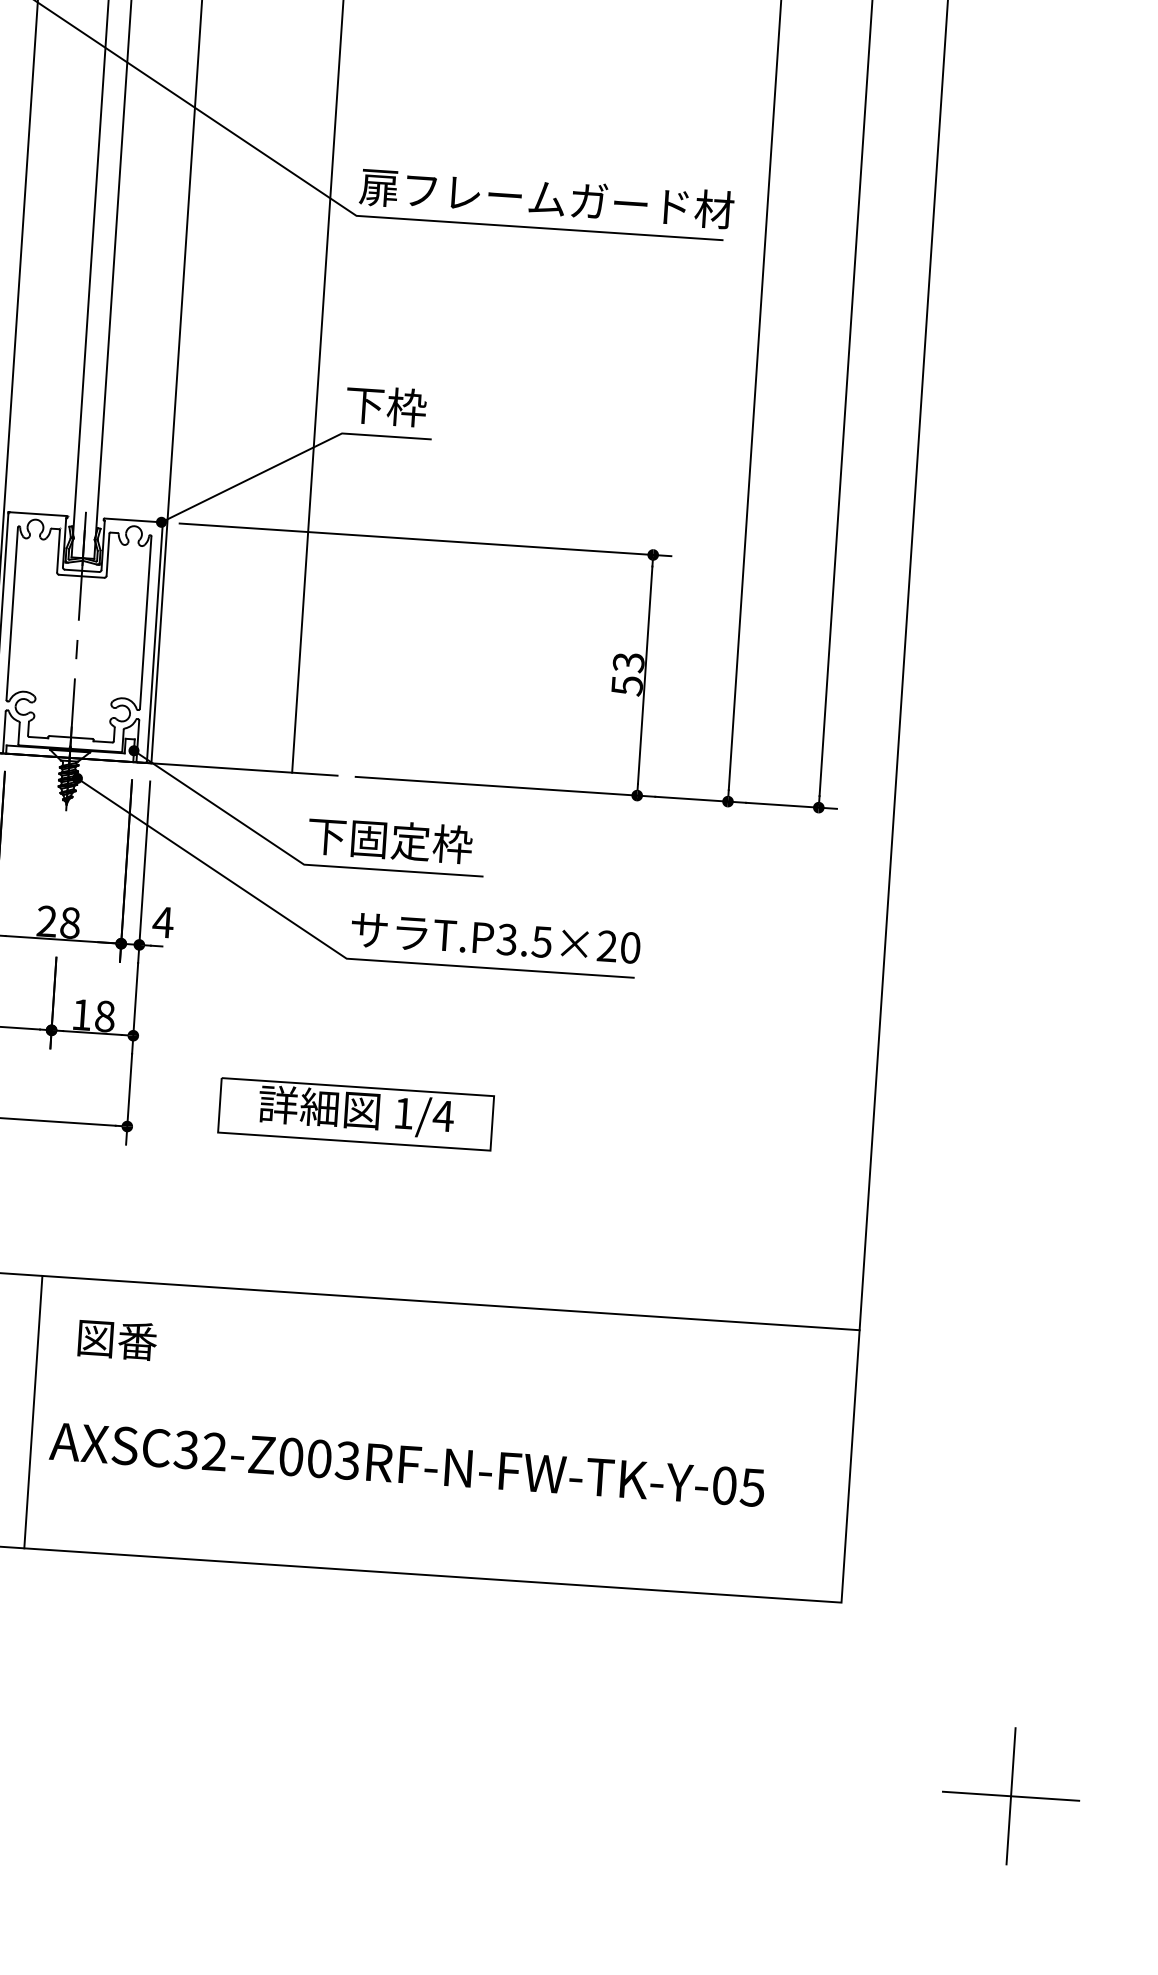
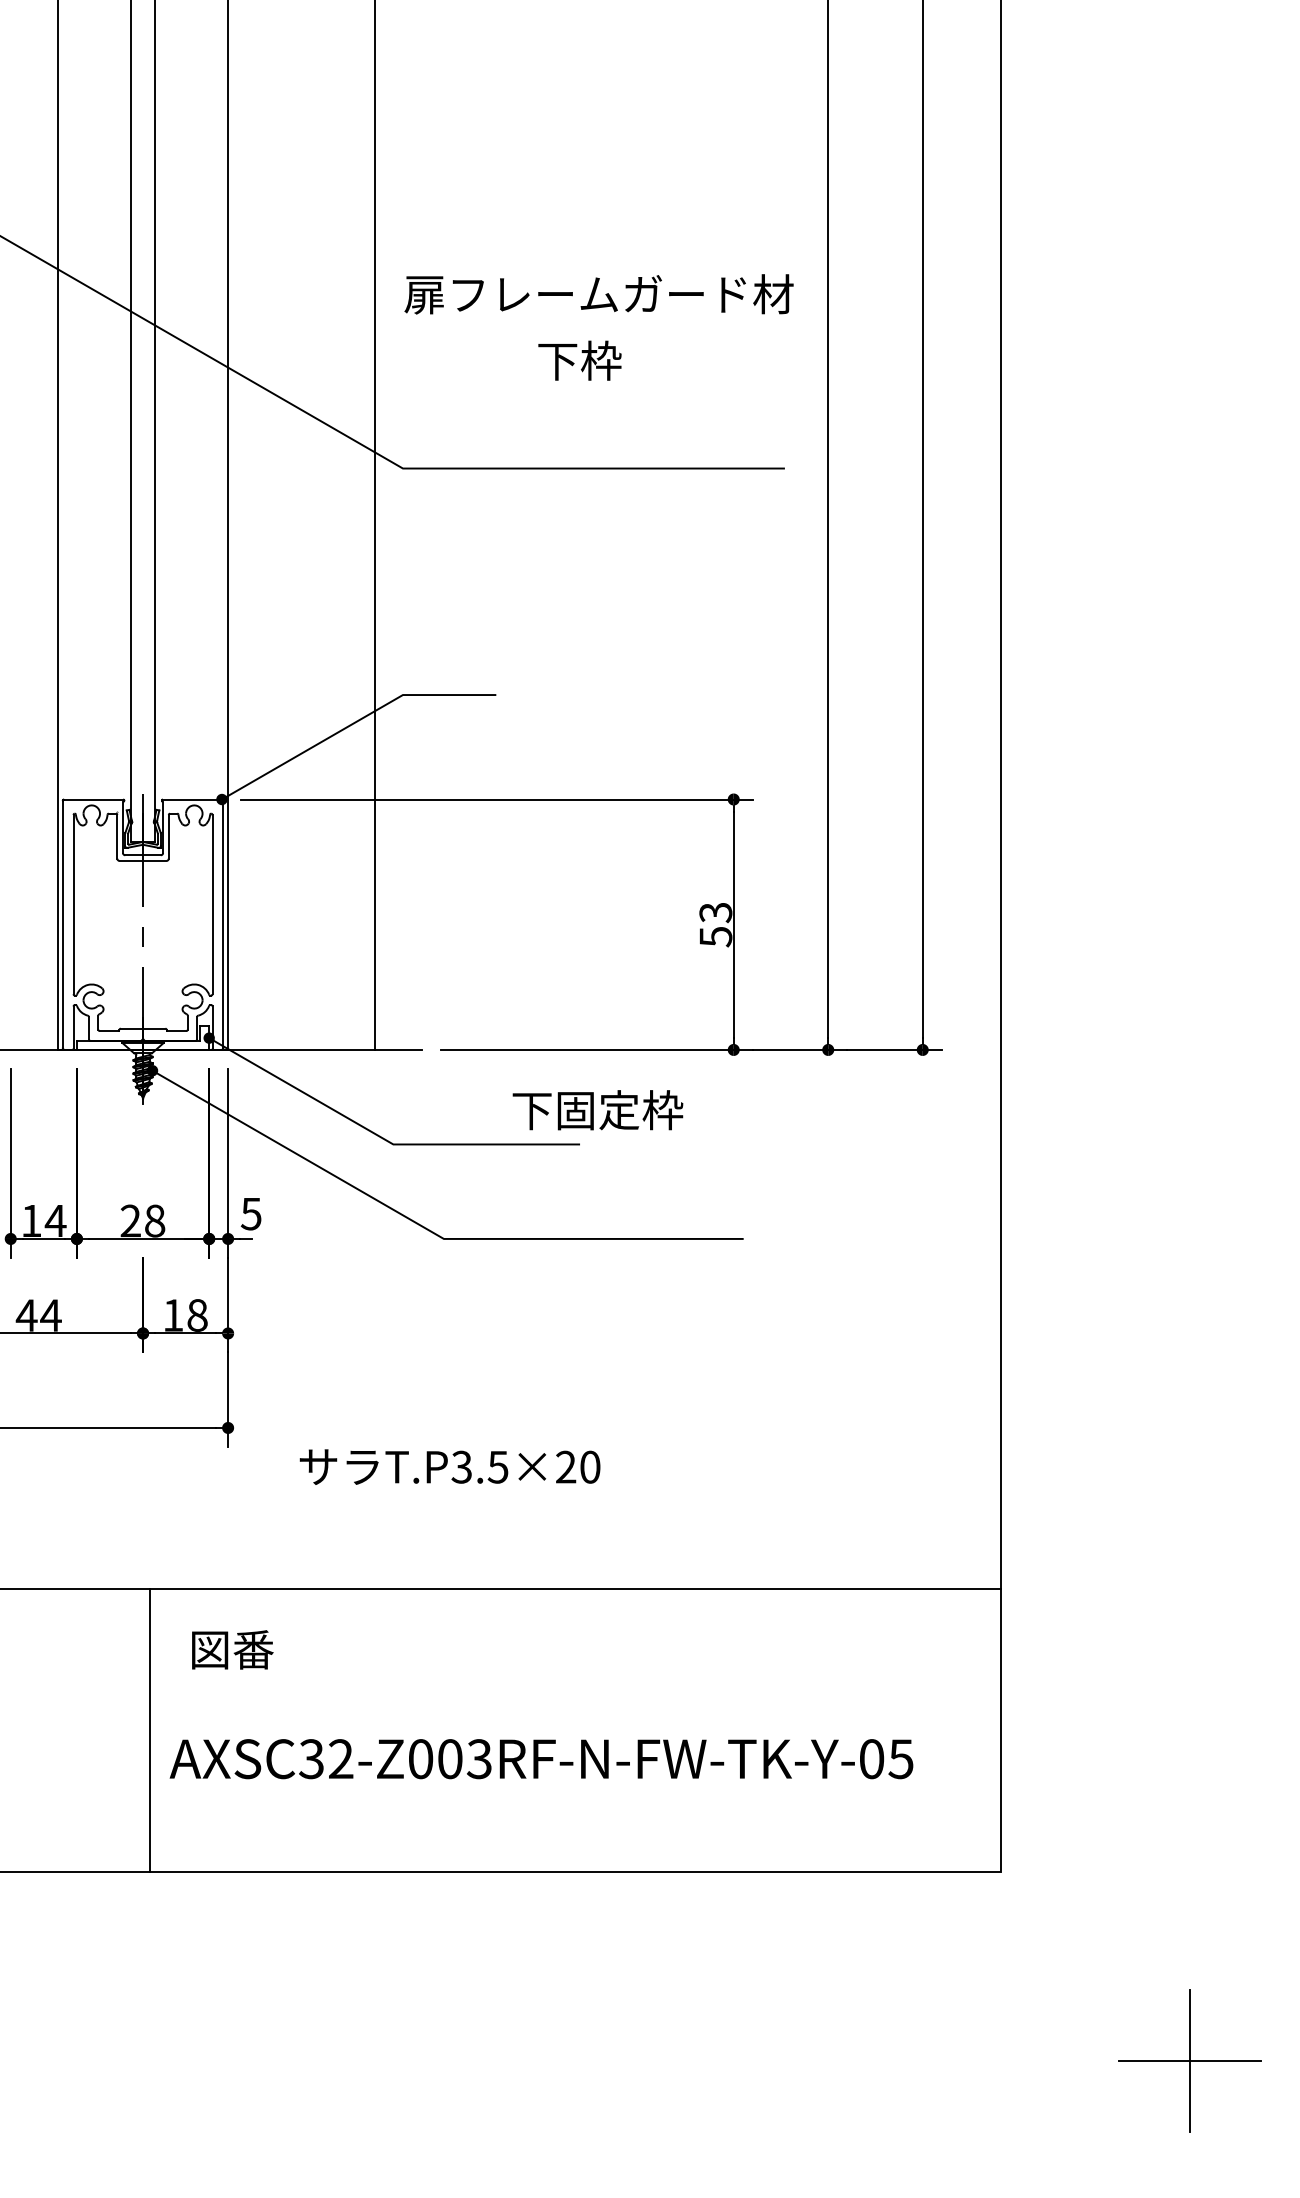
text: (546, 198) -> (598, 294), moved
text: (385, 405) -> (579, 360), moved
text: (389, 840) -> (597, 1110), moved
text: (163, 922) -> (251, 1214), 4 -> 5
text: (495, 938) -> (449, 1466), moved
part: (356, 1114) -> (464, 1399), removed

